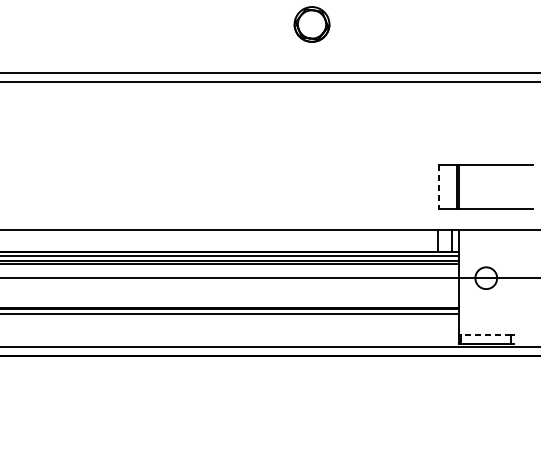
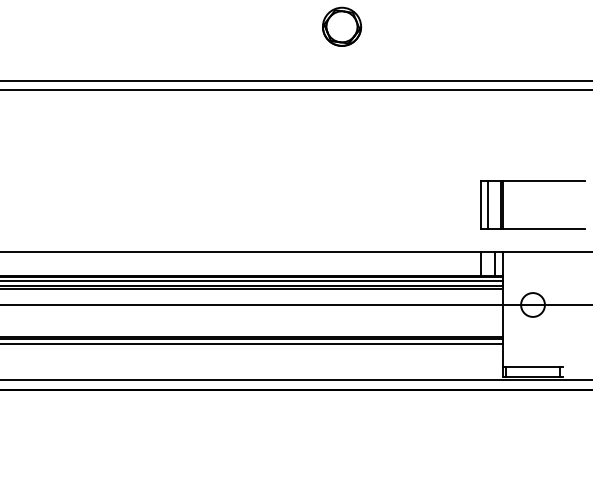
line: (439, 186) -> (481, 204), dashed -> solid
line: (445, 186) -> (488, 204), added
line: (485, 335) -> (532, 367), dashed -> solid

